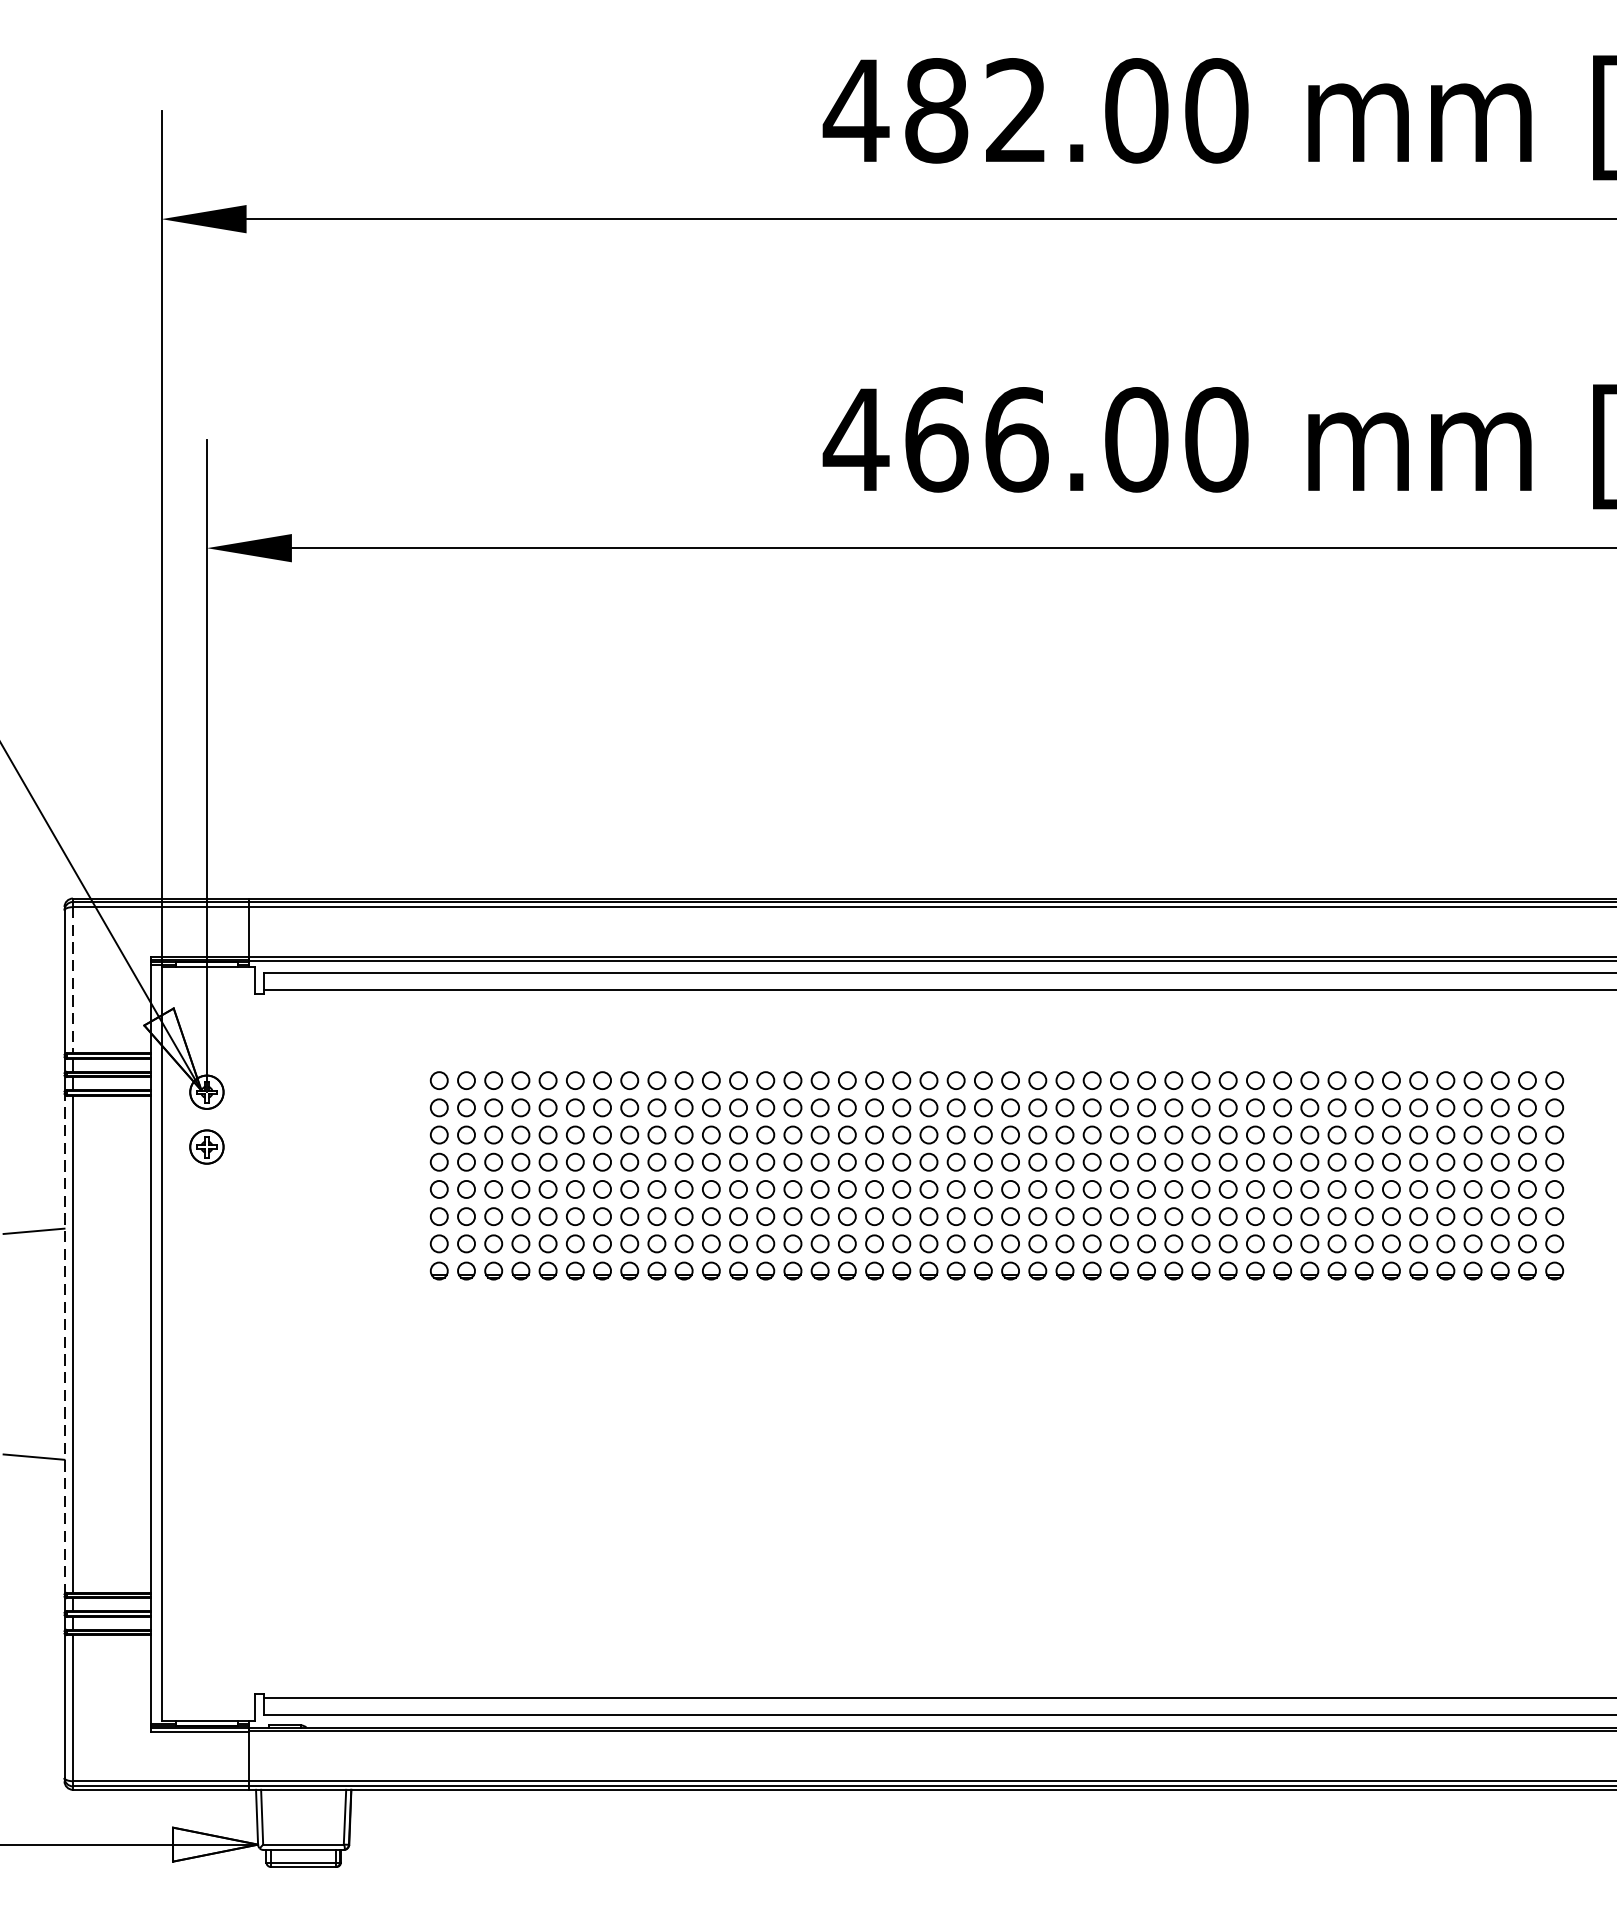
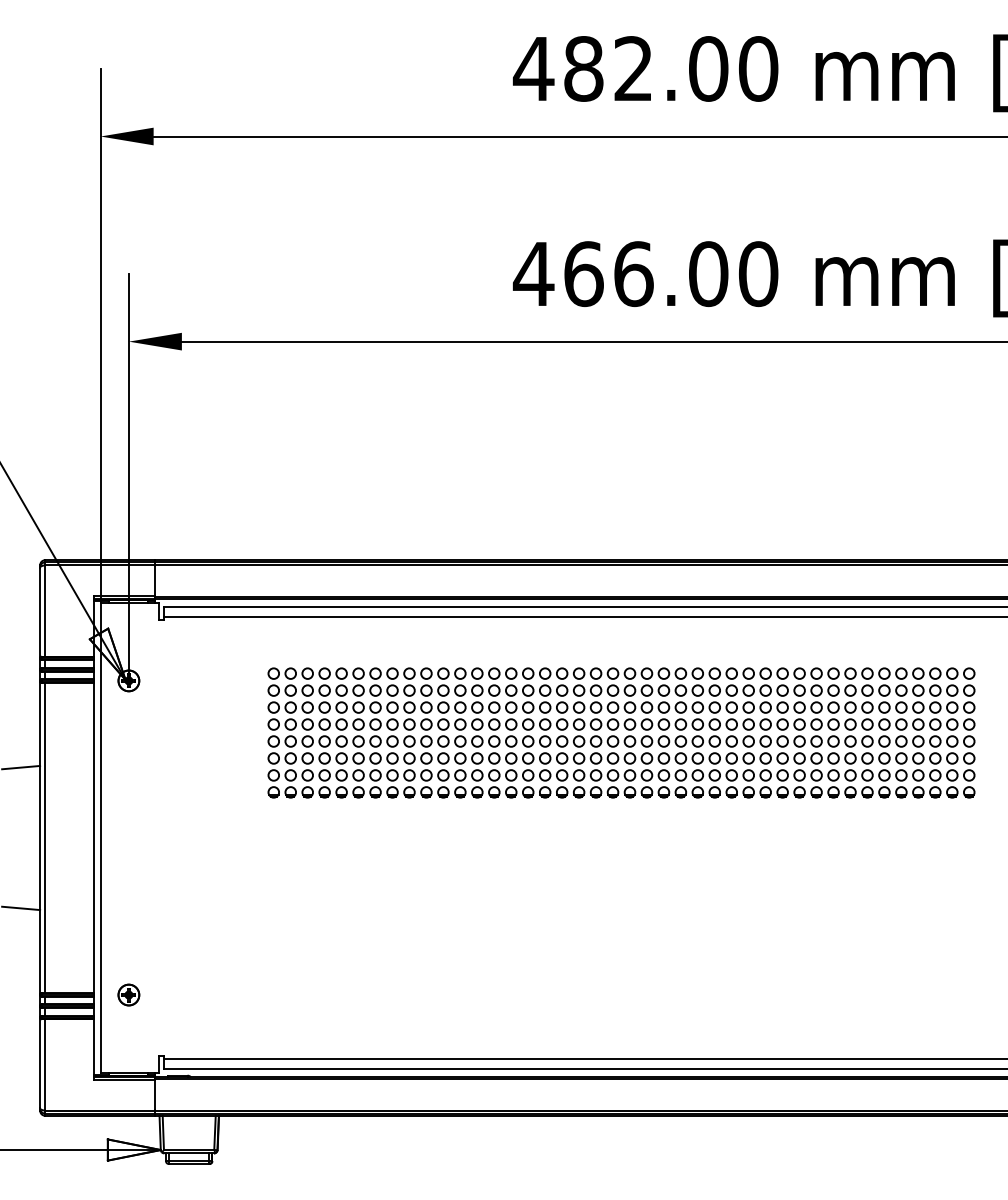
line: (73, 980) -> (45, 611), dashed -> solid
part: (206, 1146) -> (128, 994), moved
line: (65, 1343) -> (40, 837), dashed -> solid

